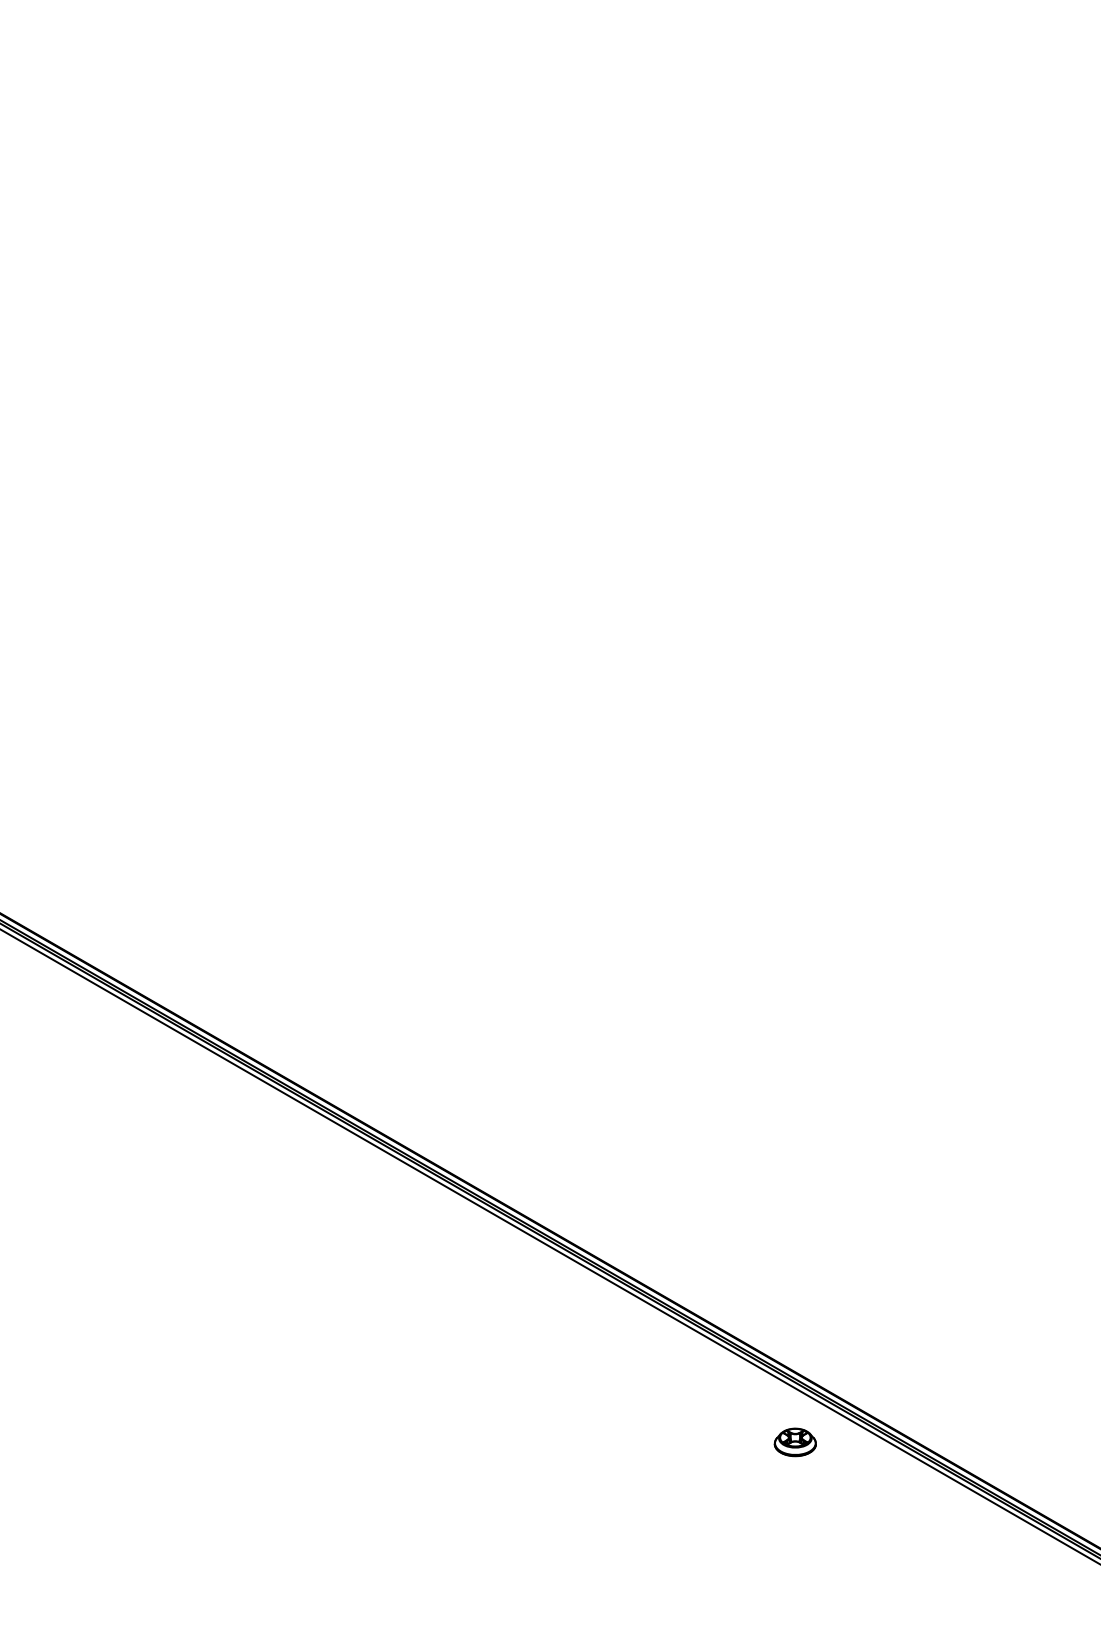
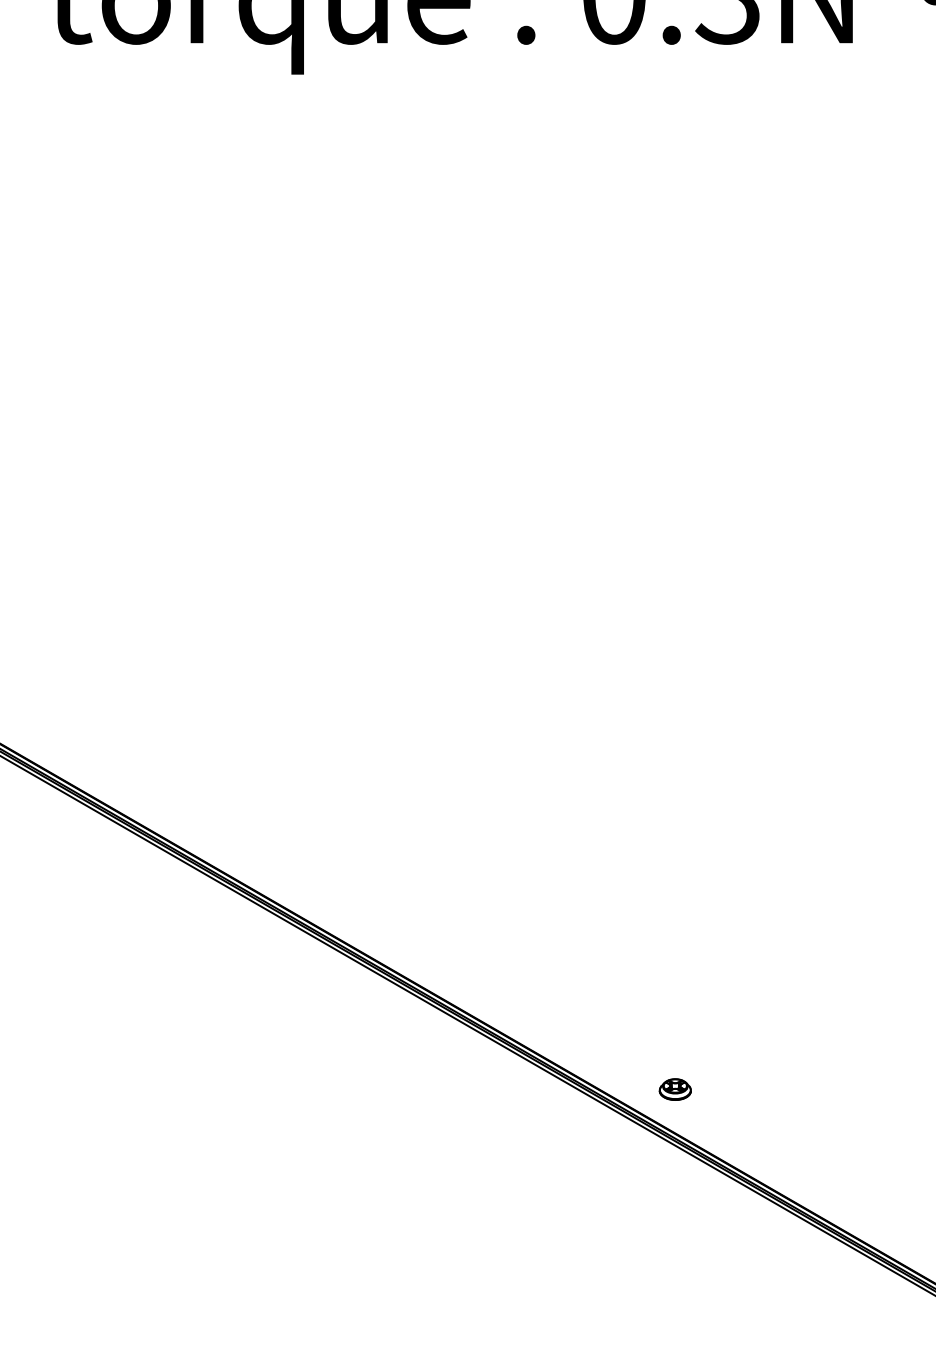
part: (794, 1442) -> (674, 1089), moved

